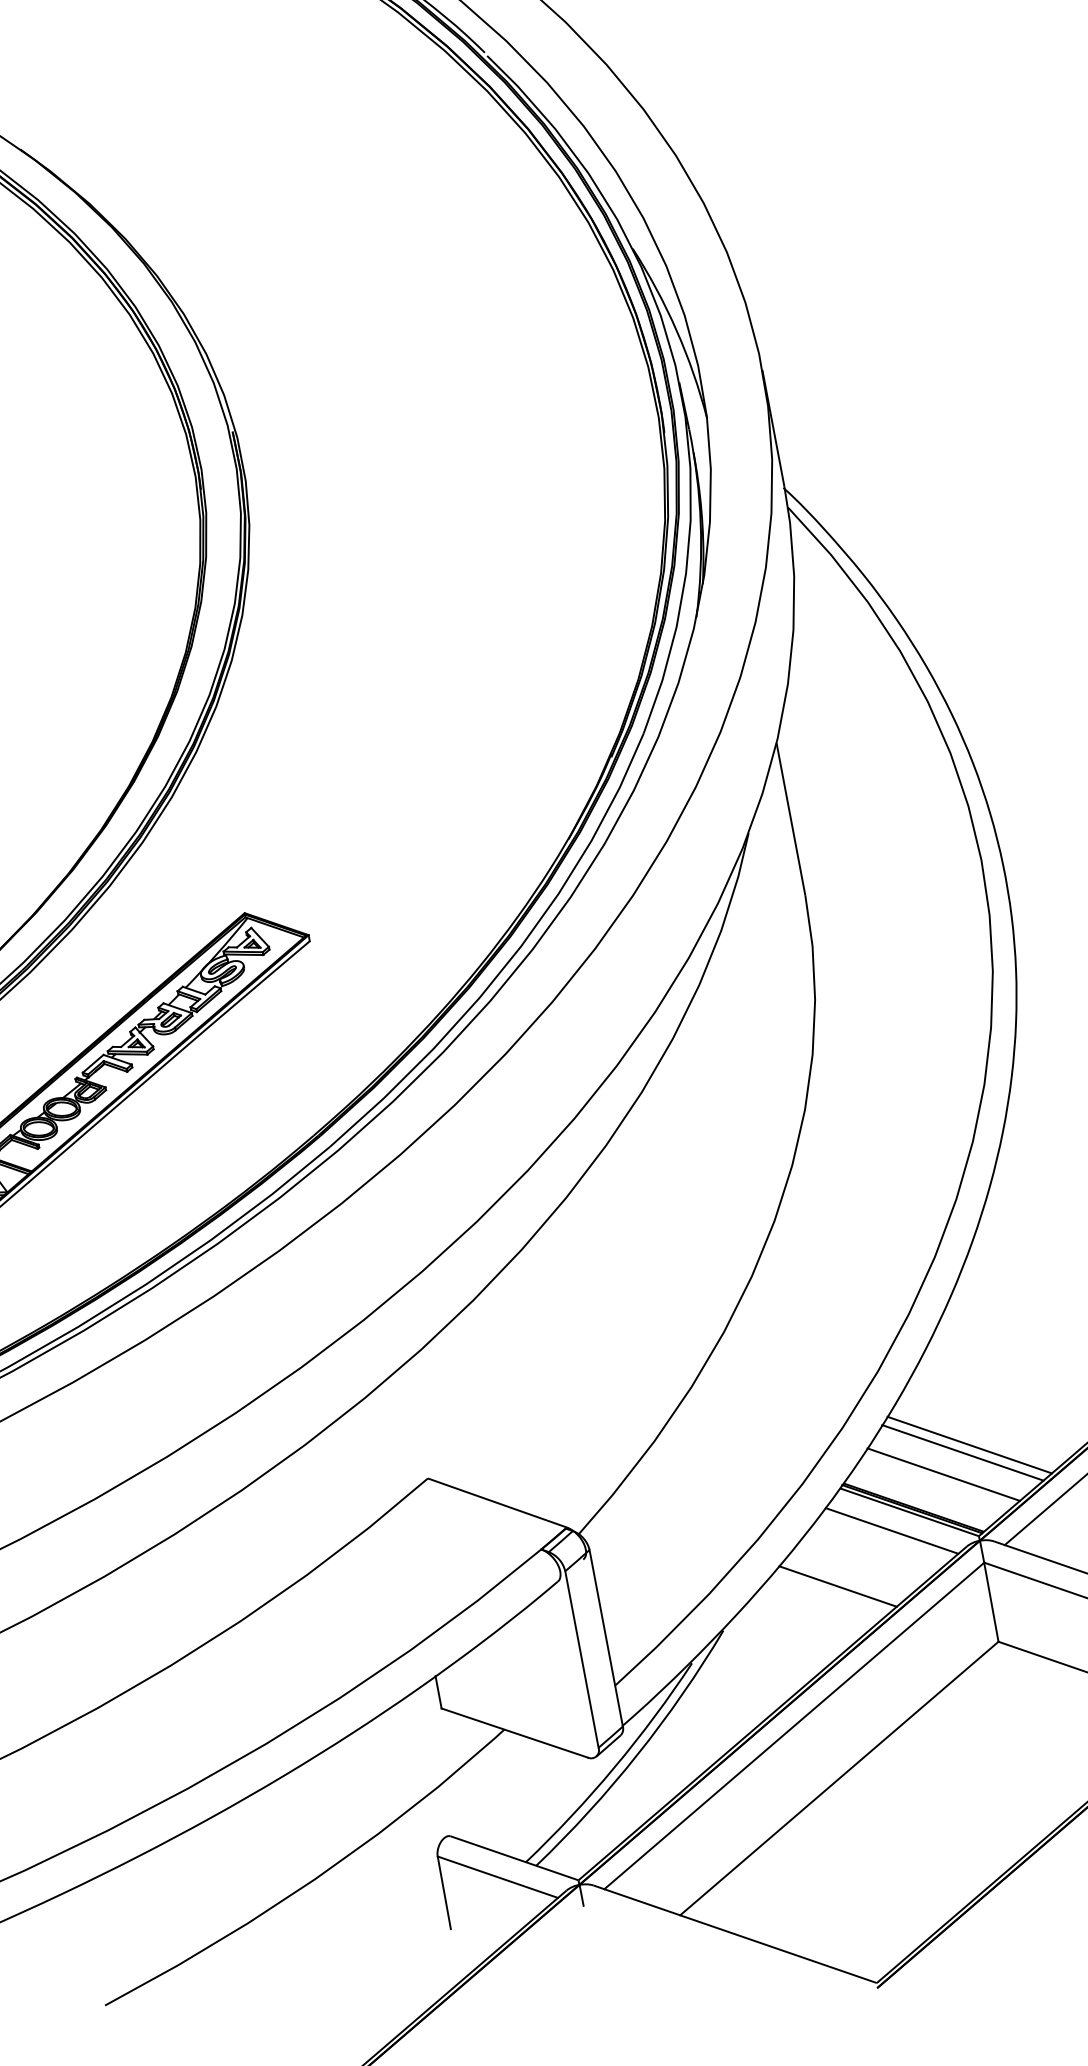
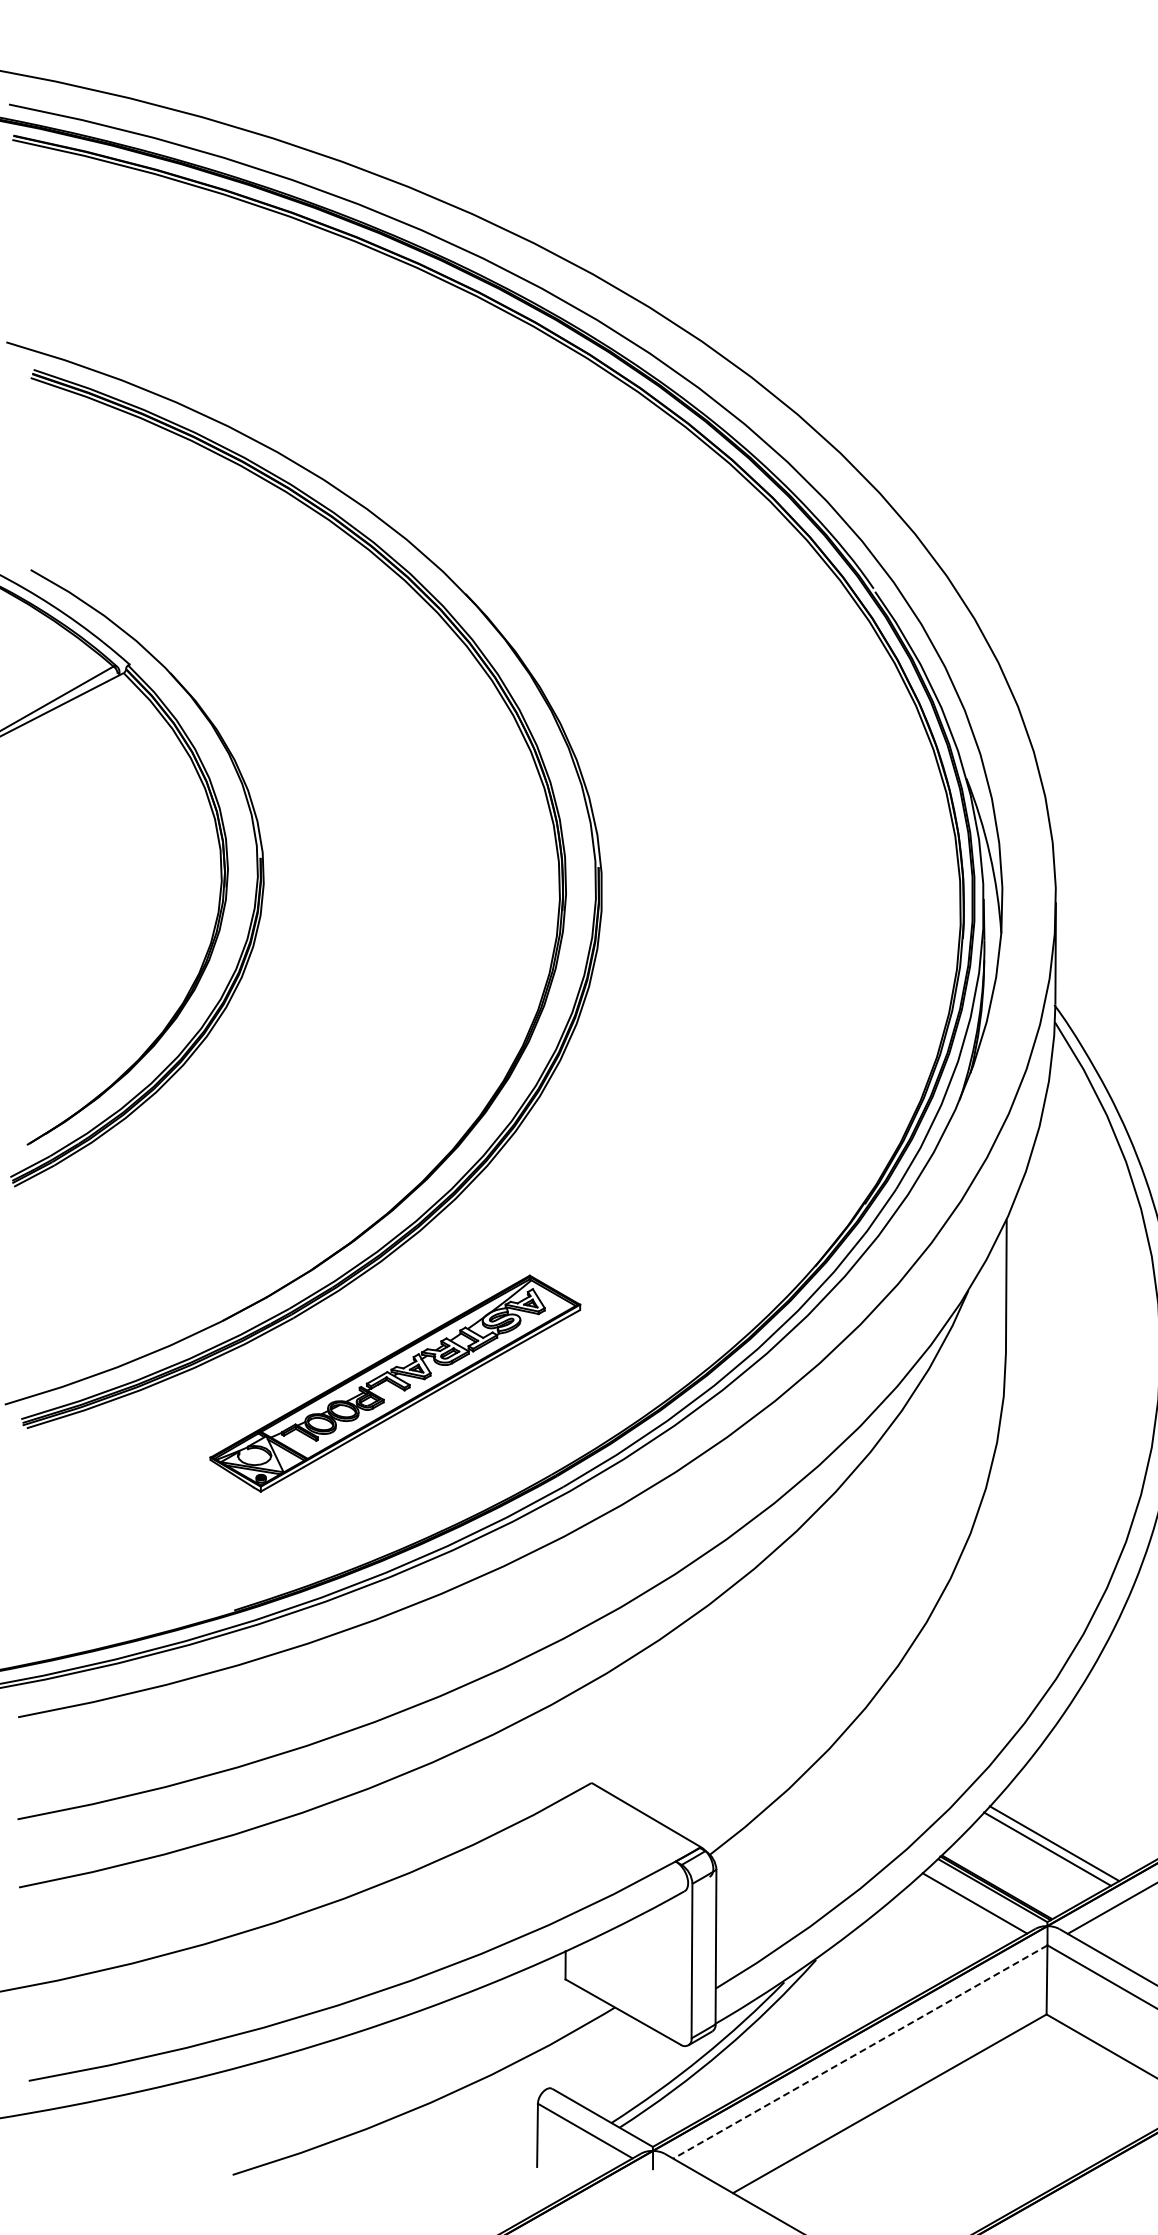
line: (943, 1474) -> (1027, 1864), removed
line: (837, 1586) -> (919, 1941), removed
line: (793, 1726) -> (859, 2052), solid -> dashed

